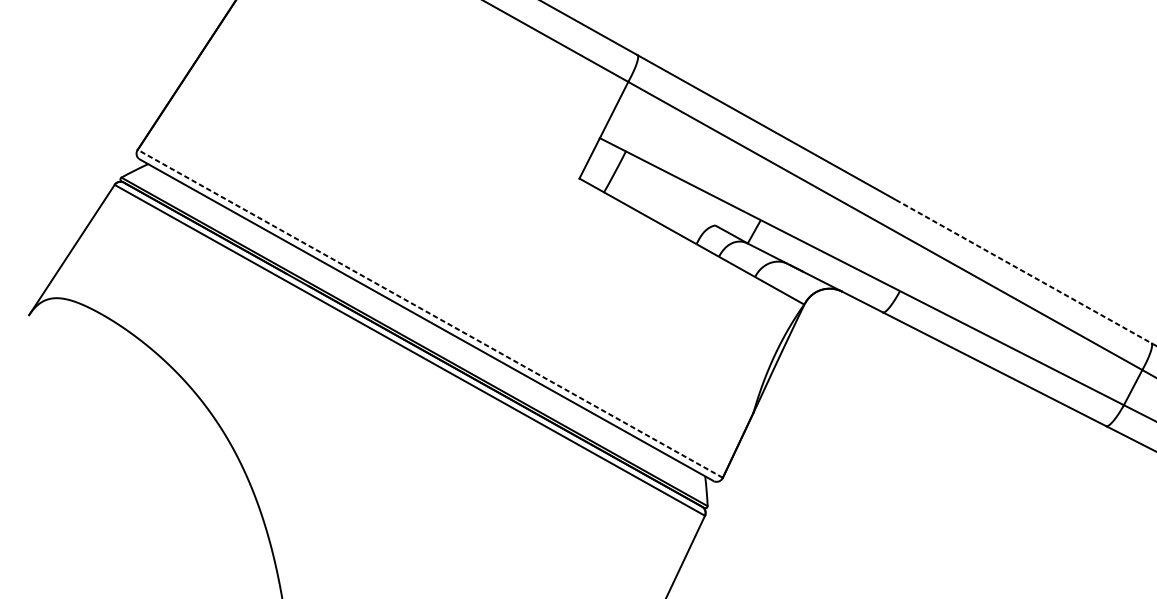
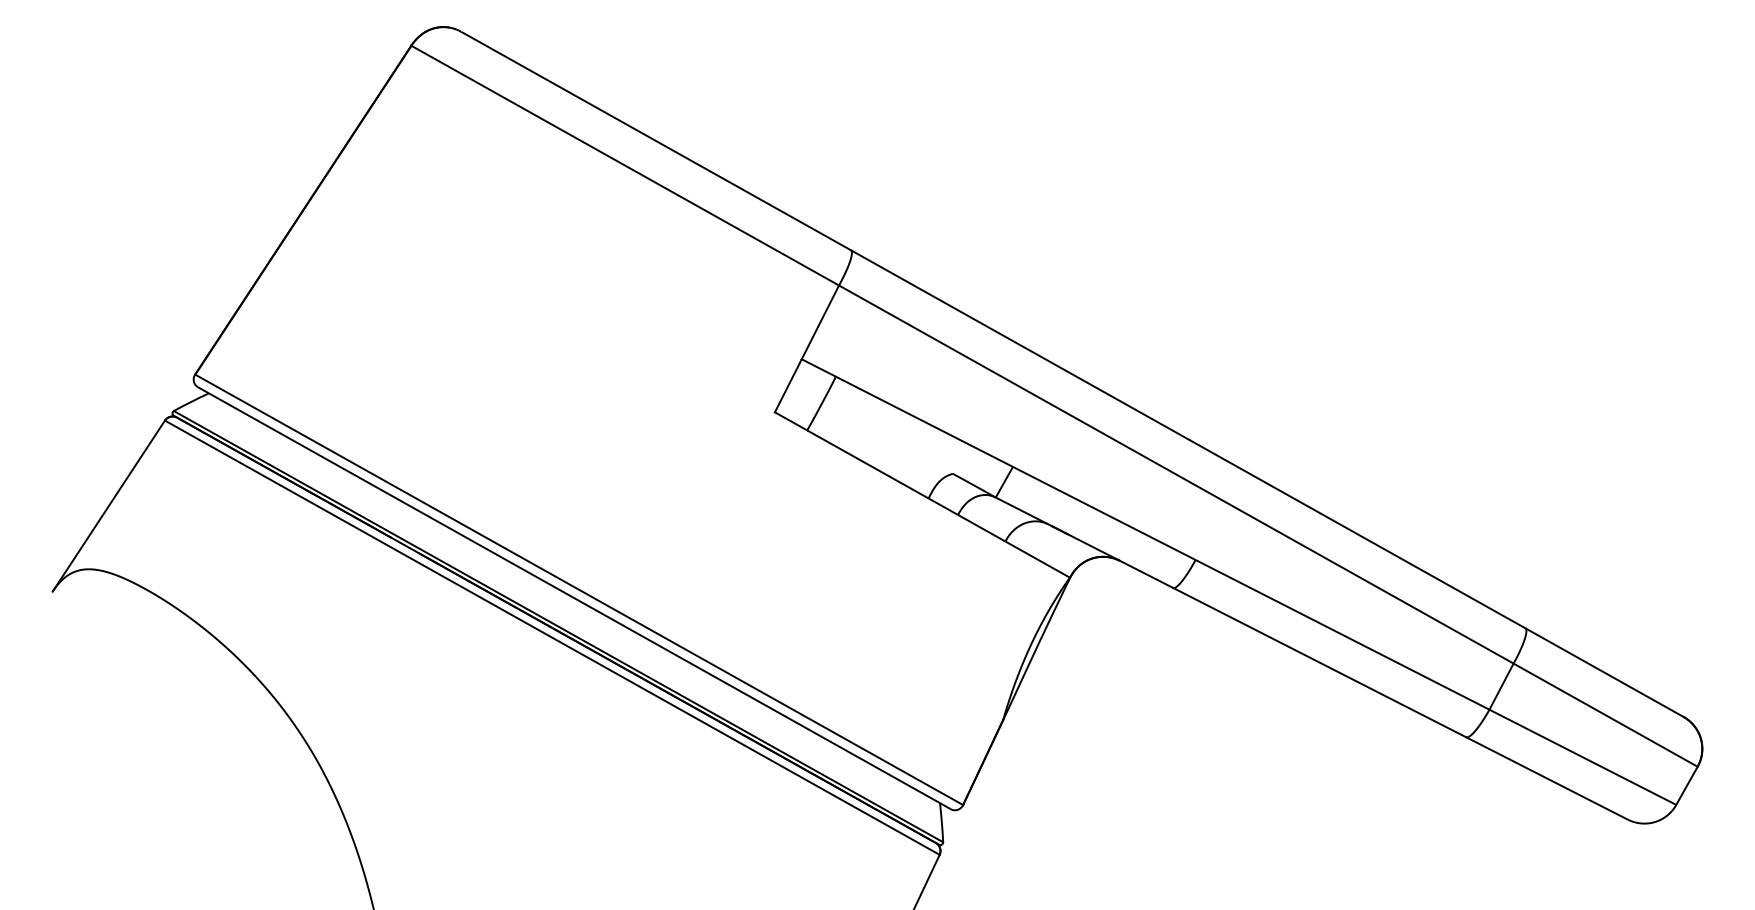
line: (1024, 271) -> (1358, 534), dashed -> solid
line: (429, 313) -> (578, 589), dashed -> solid

